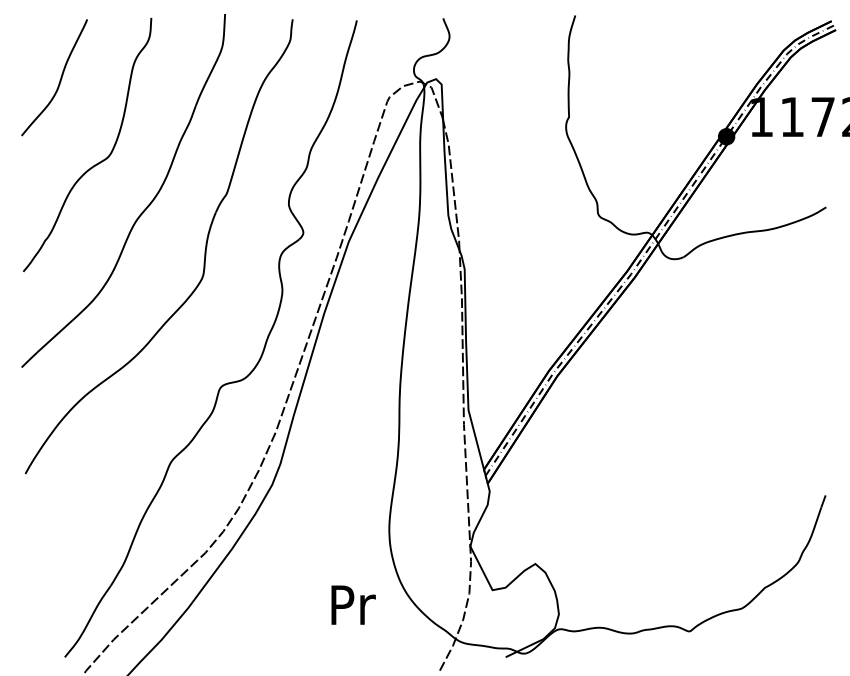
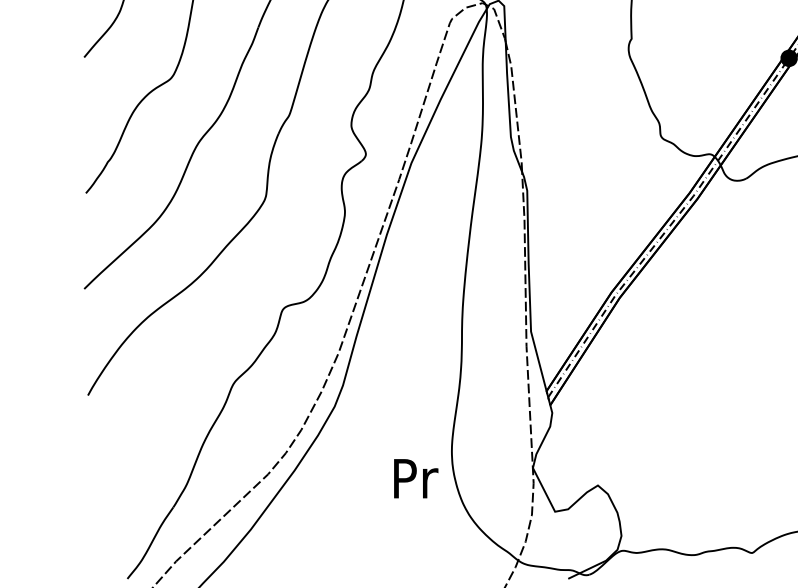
text: (353, 604) -> (416, 478), moved

